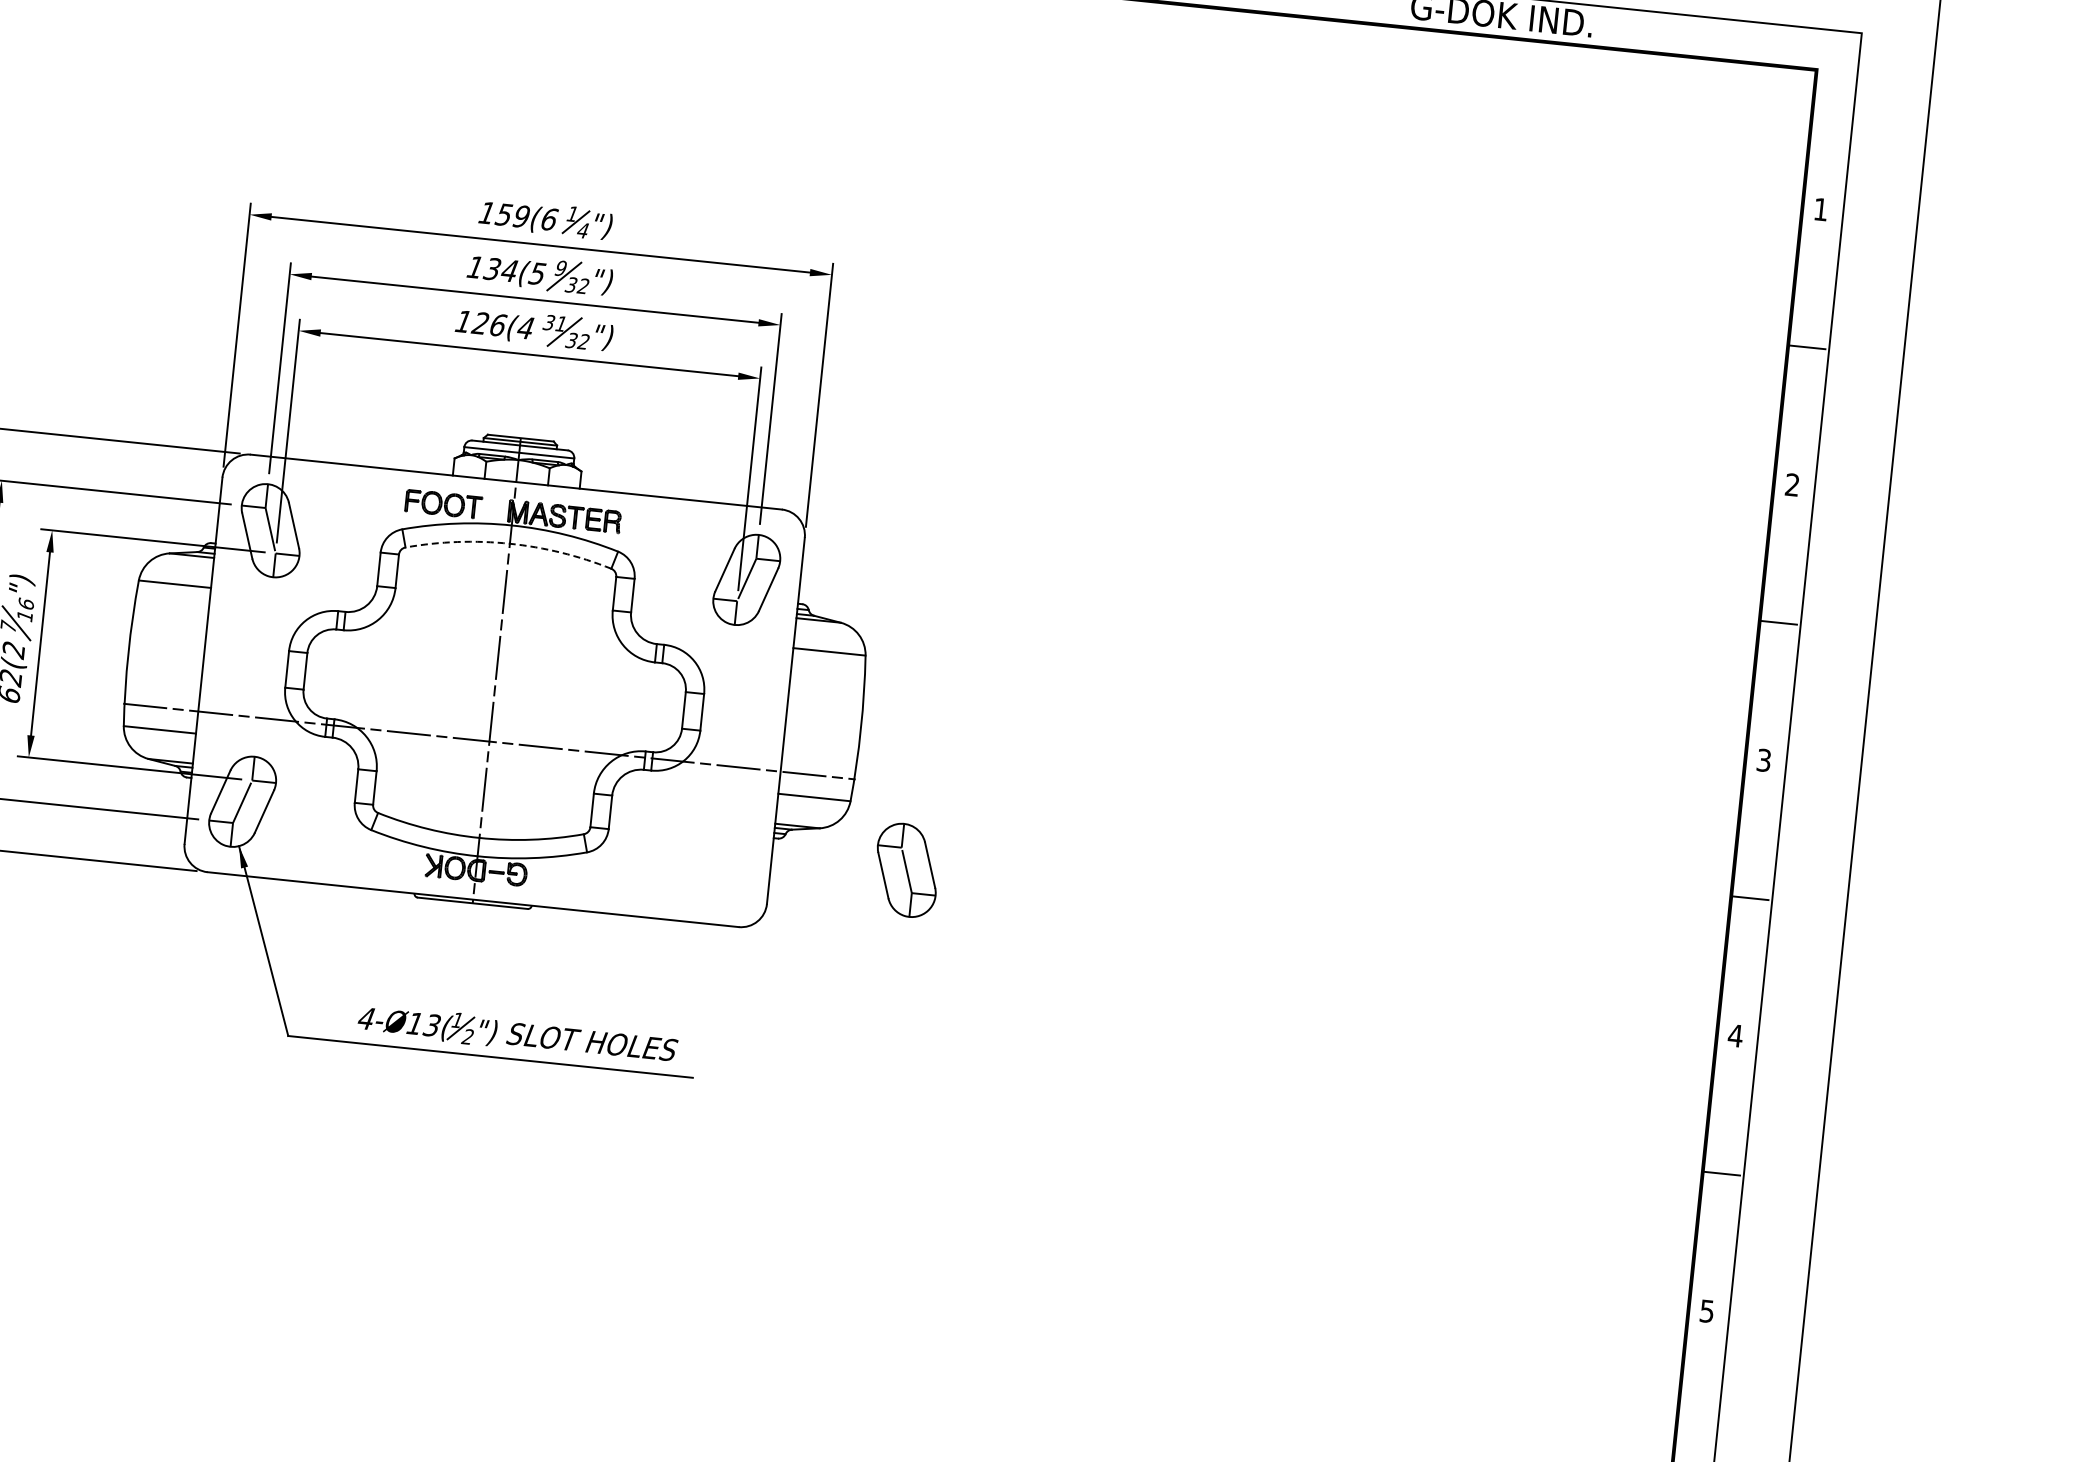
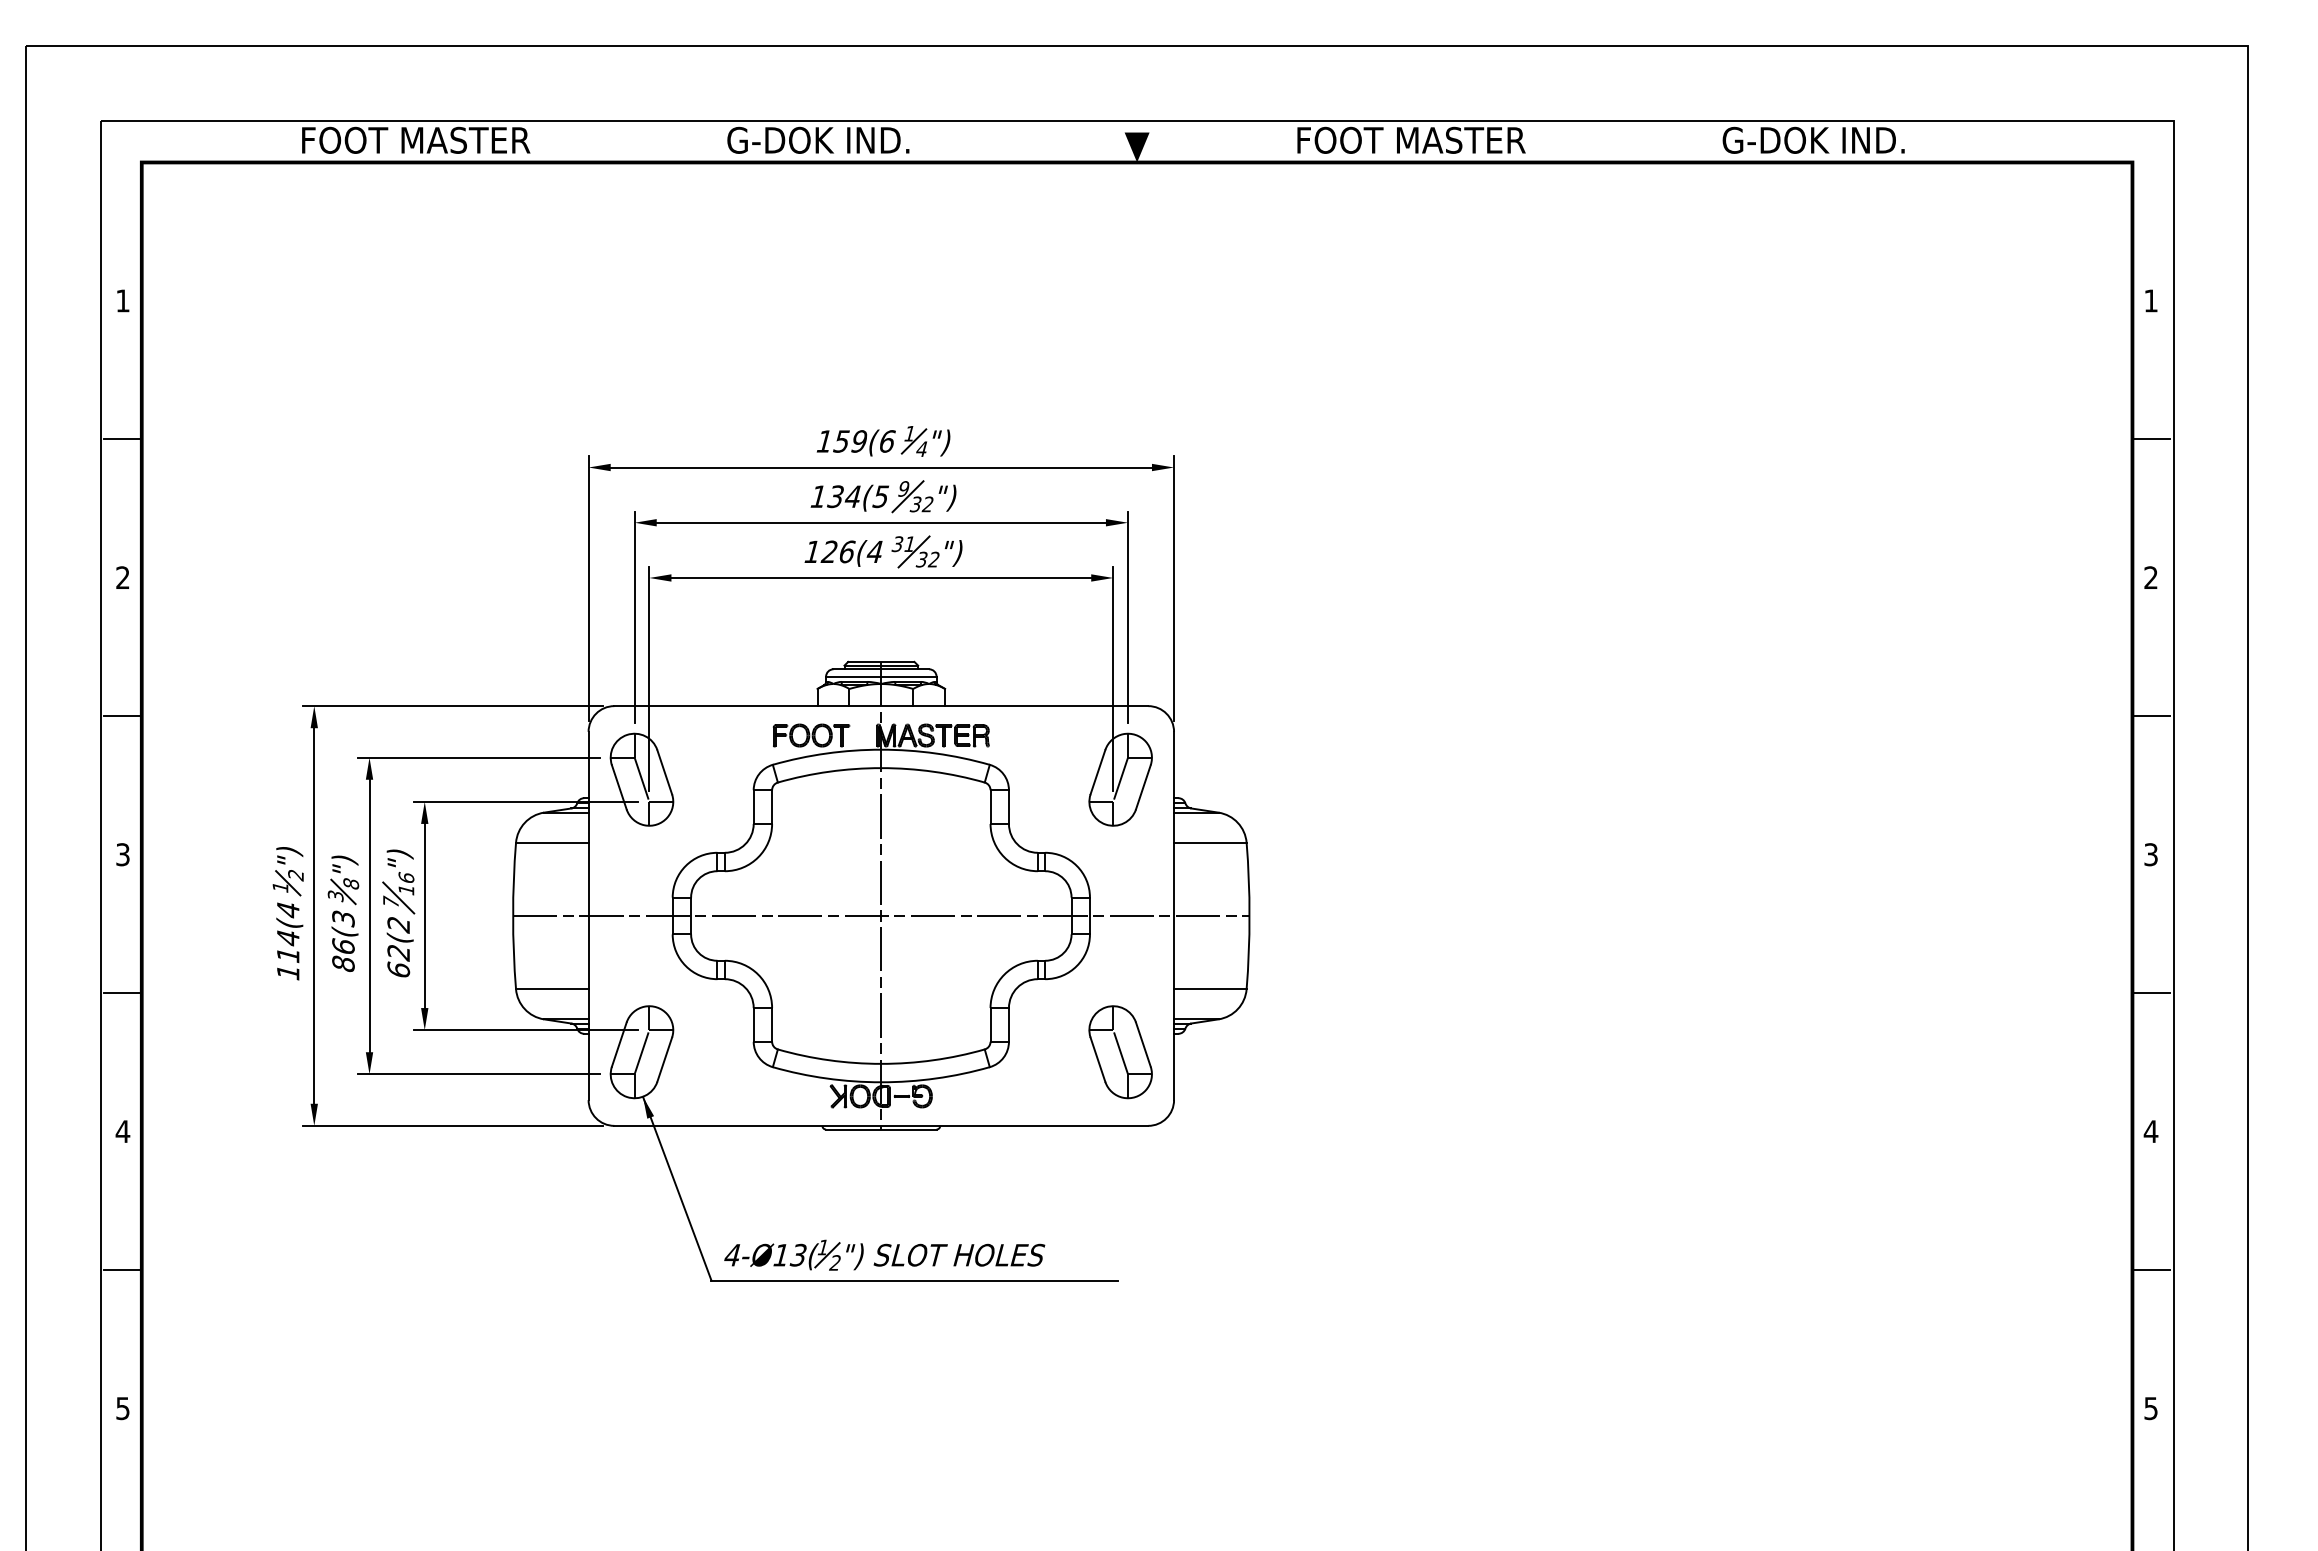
arc: (510, 544) -> (881, 768), dashed -> solid
line: (489, 742) -> (881, 916), moved
part: (906, 870) -> (1120, 1052), moved
part: (517, 1033) -> (884, 1254), moved

